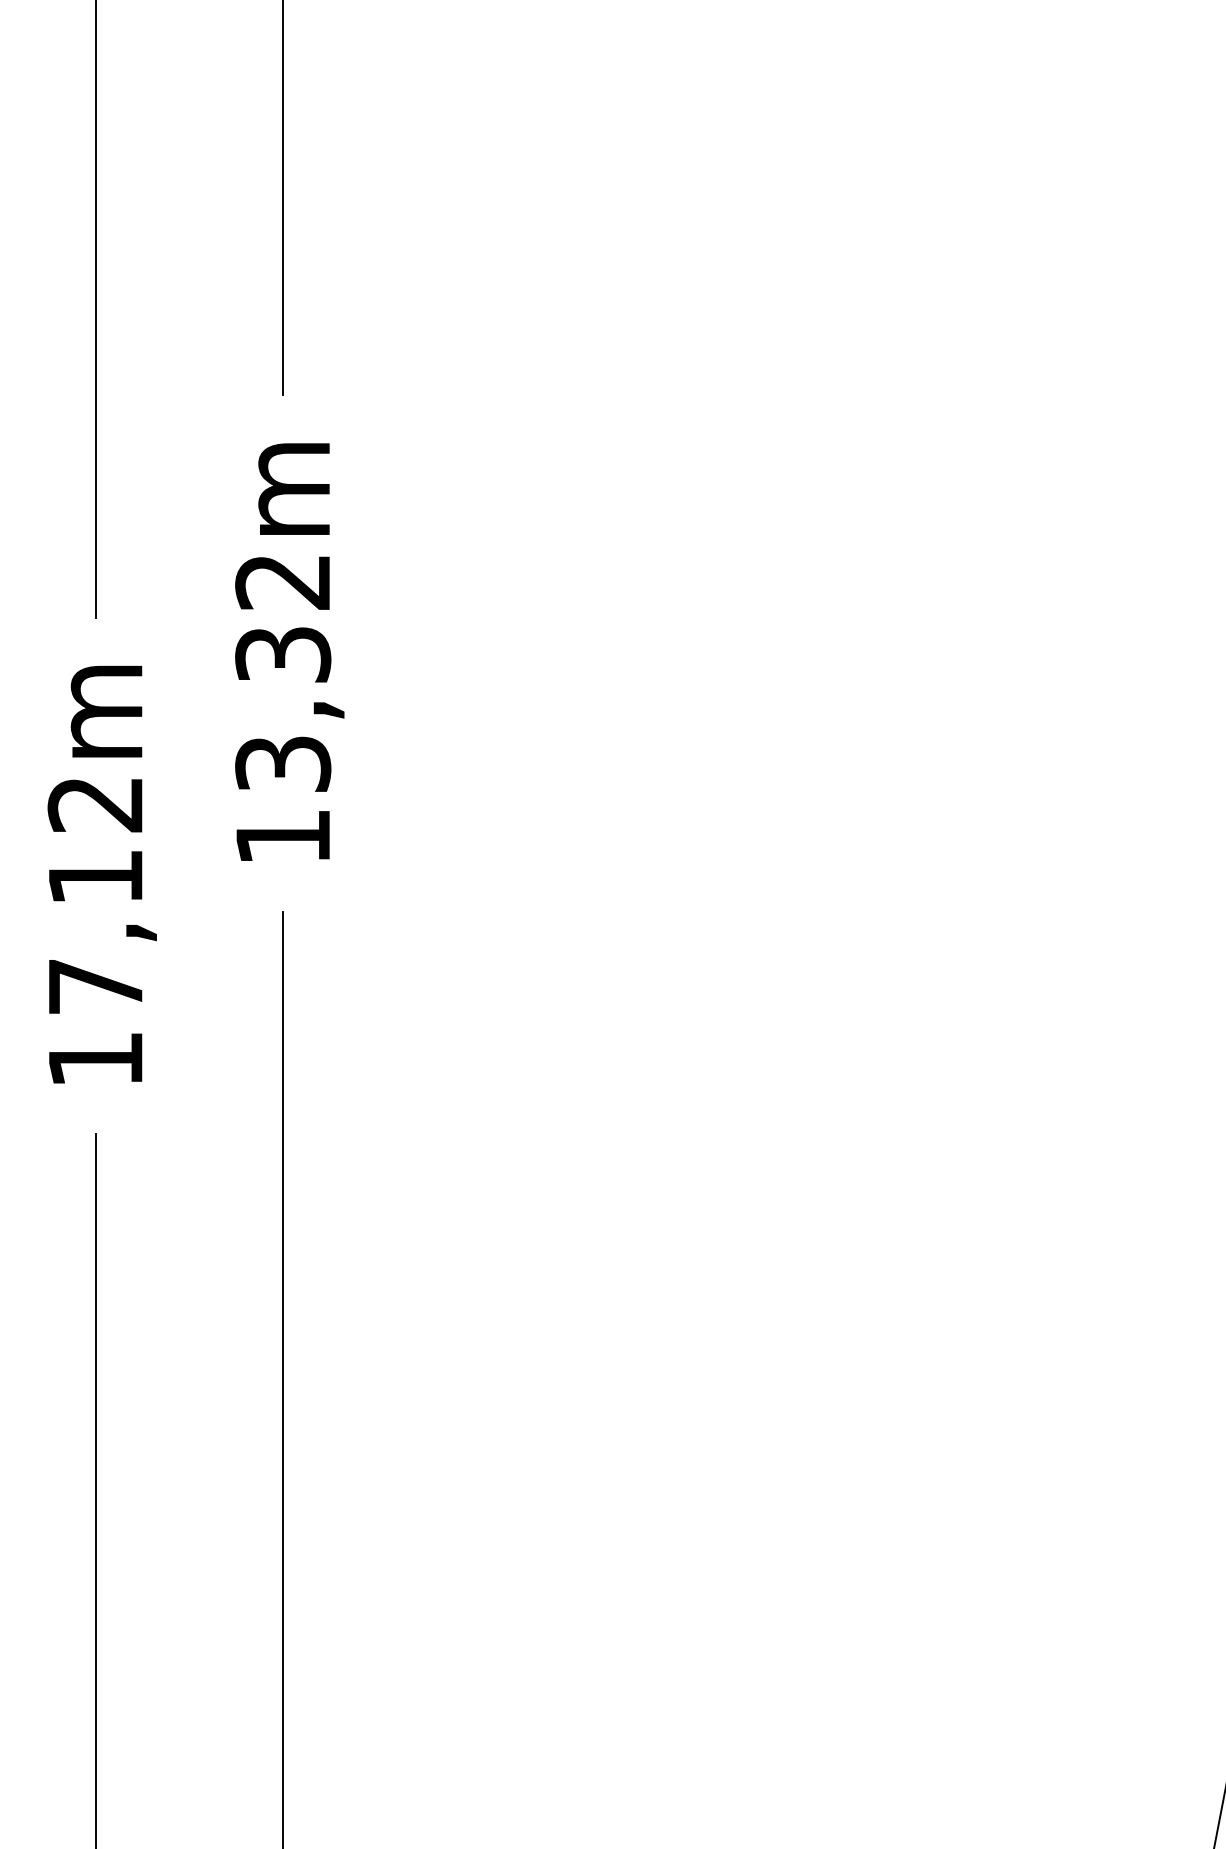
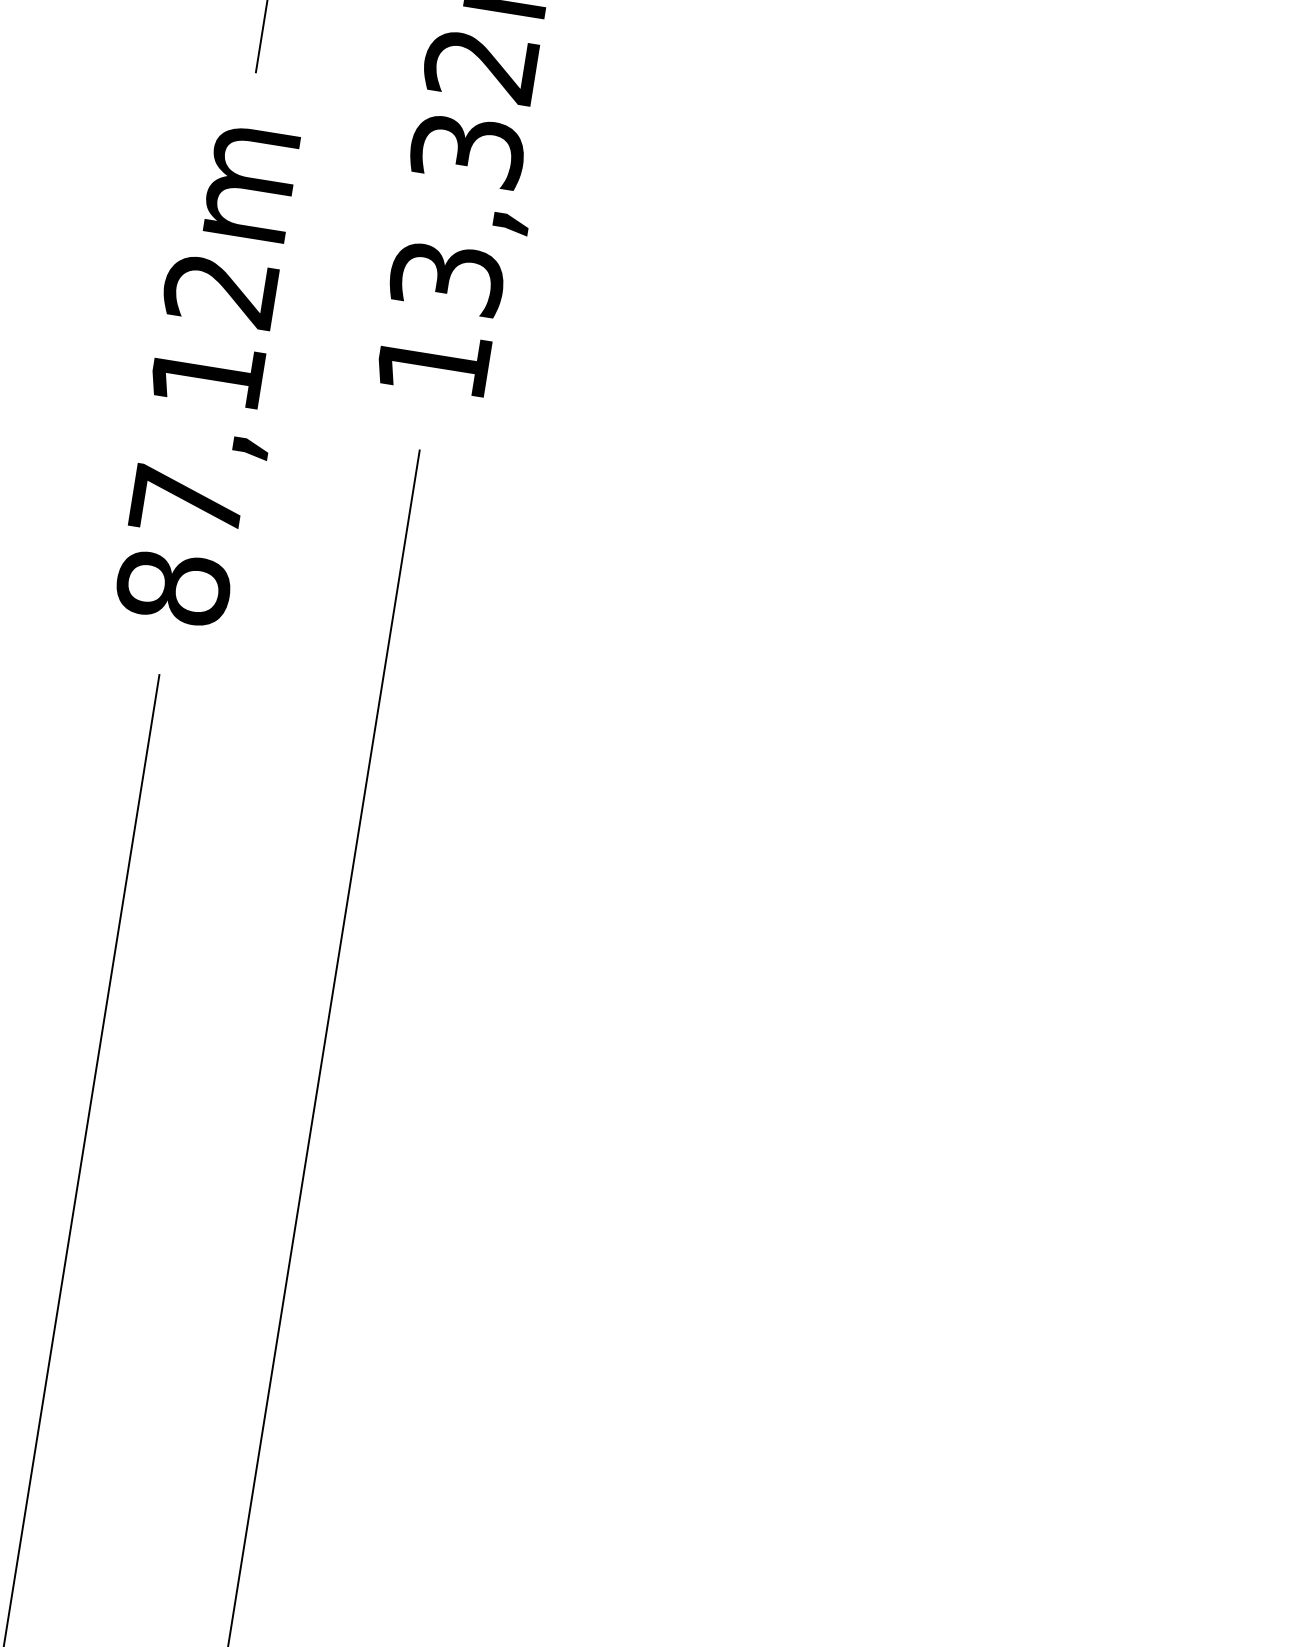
text: (95, 1059) -> (173, 587), 17,12m -> 87,12m

